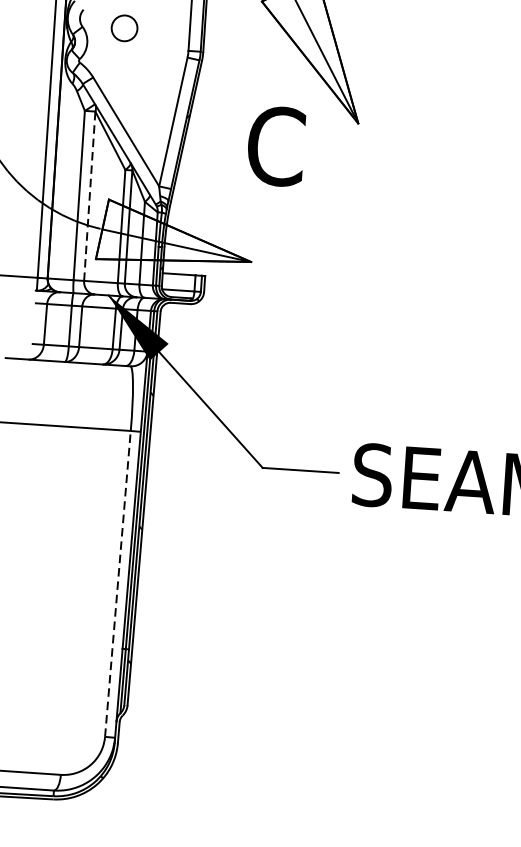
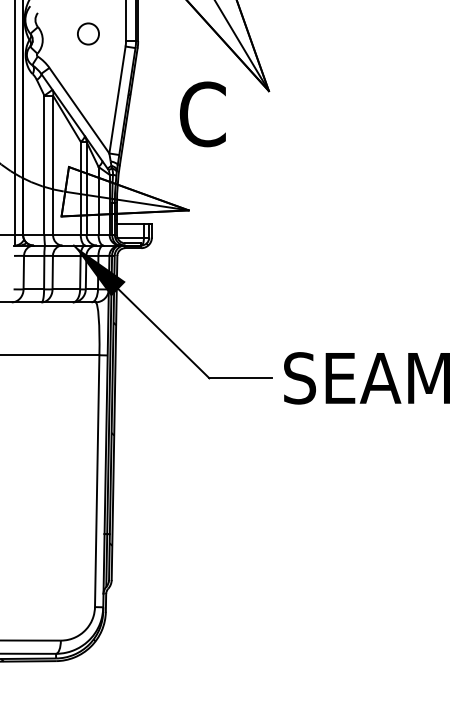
circle: (124, 27) -> (88, 33), moved
line: (90, 196) -> (53, 165), dashed -> solid
line: (118, 584) -> (97, 481), dashed -> solid

